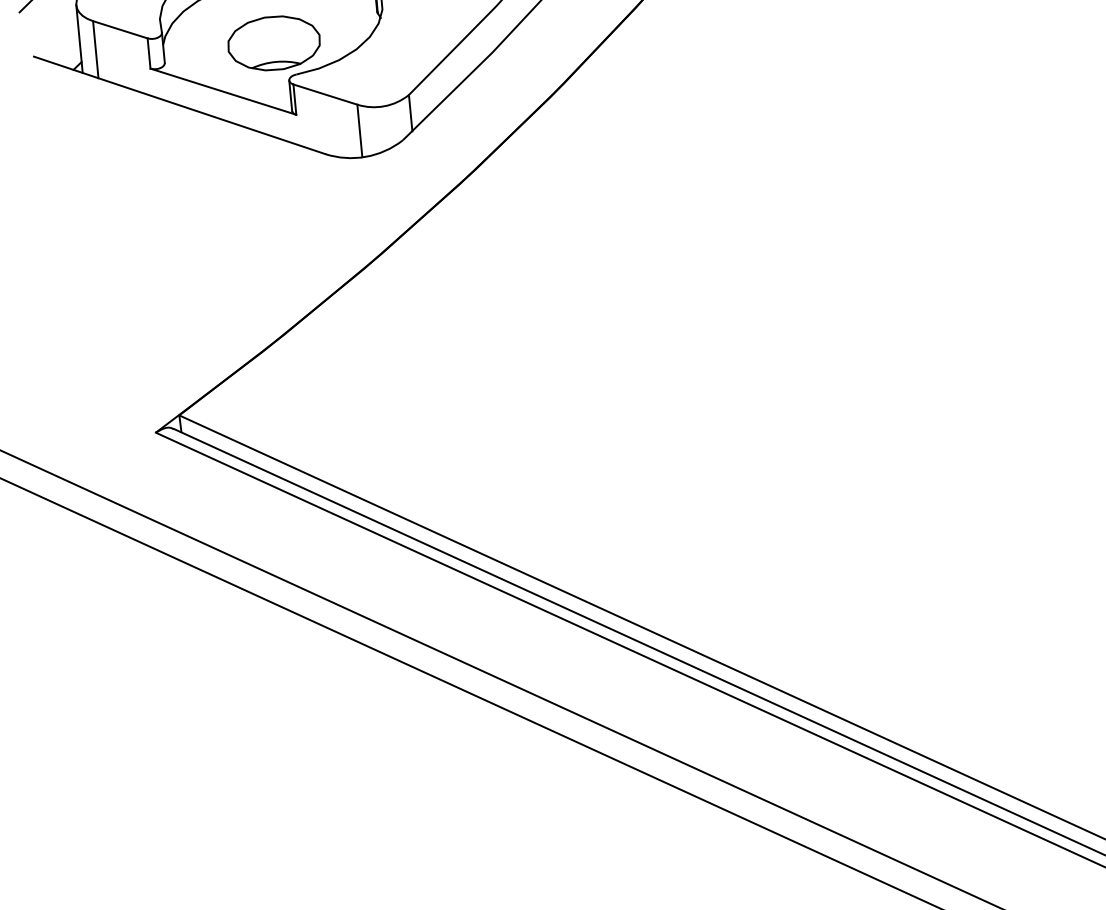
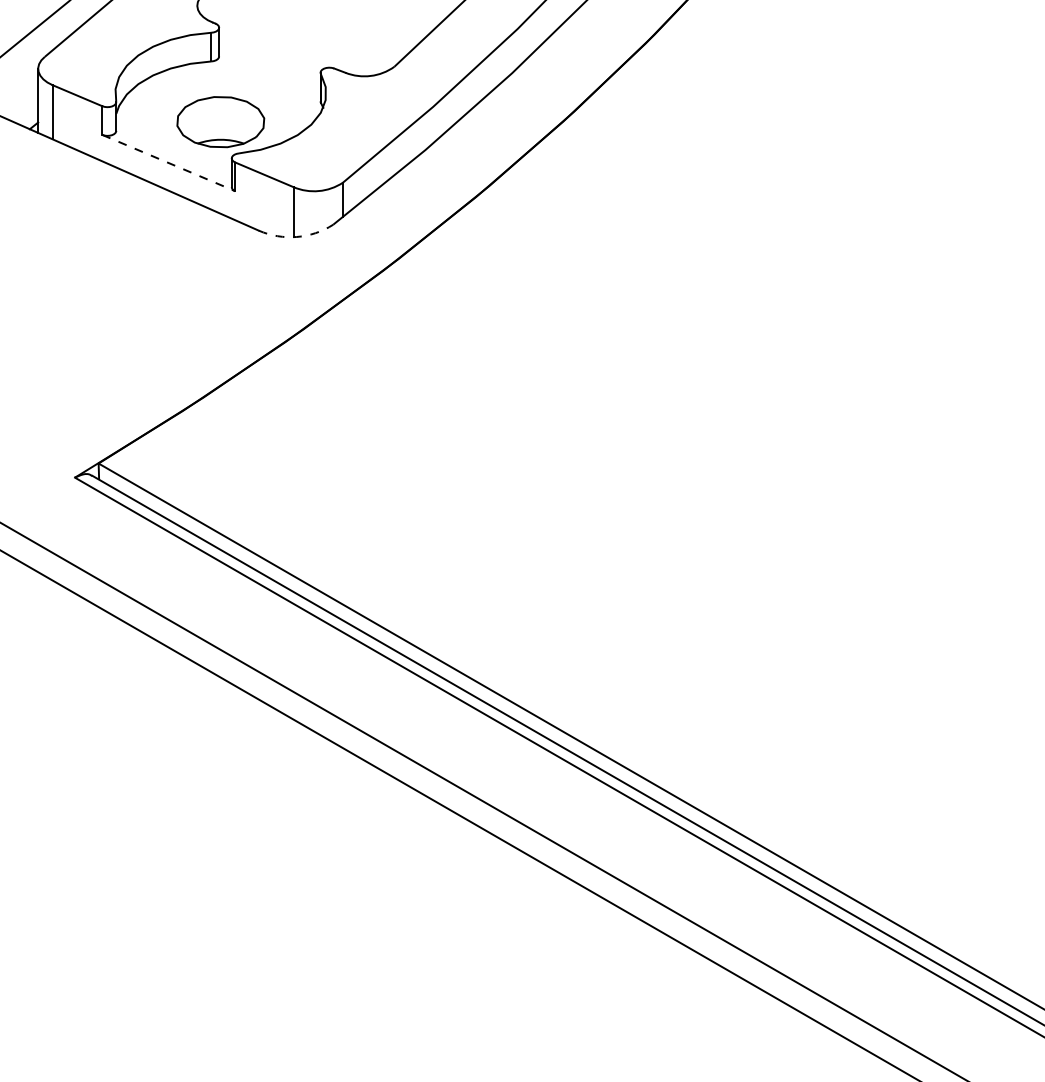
line: (224, 92) -> (169, 163), solid -> dashed
arc: (365, 156) -> (296, 236), solid -> dashed

